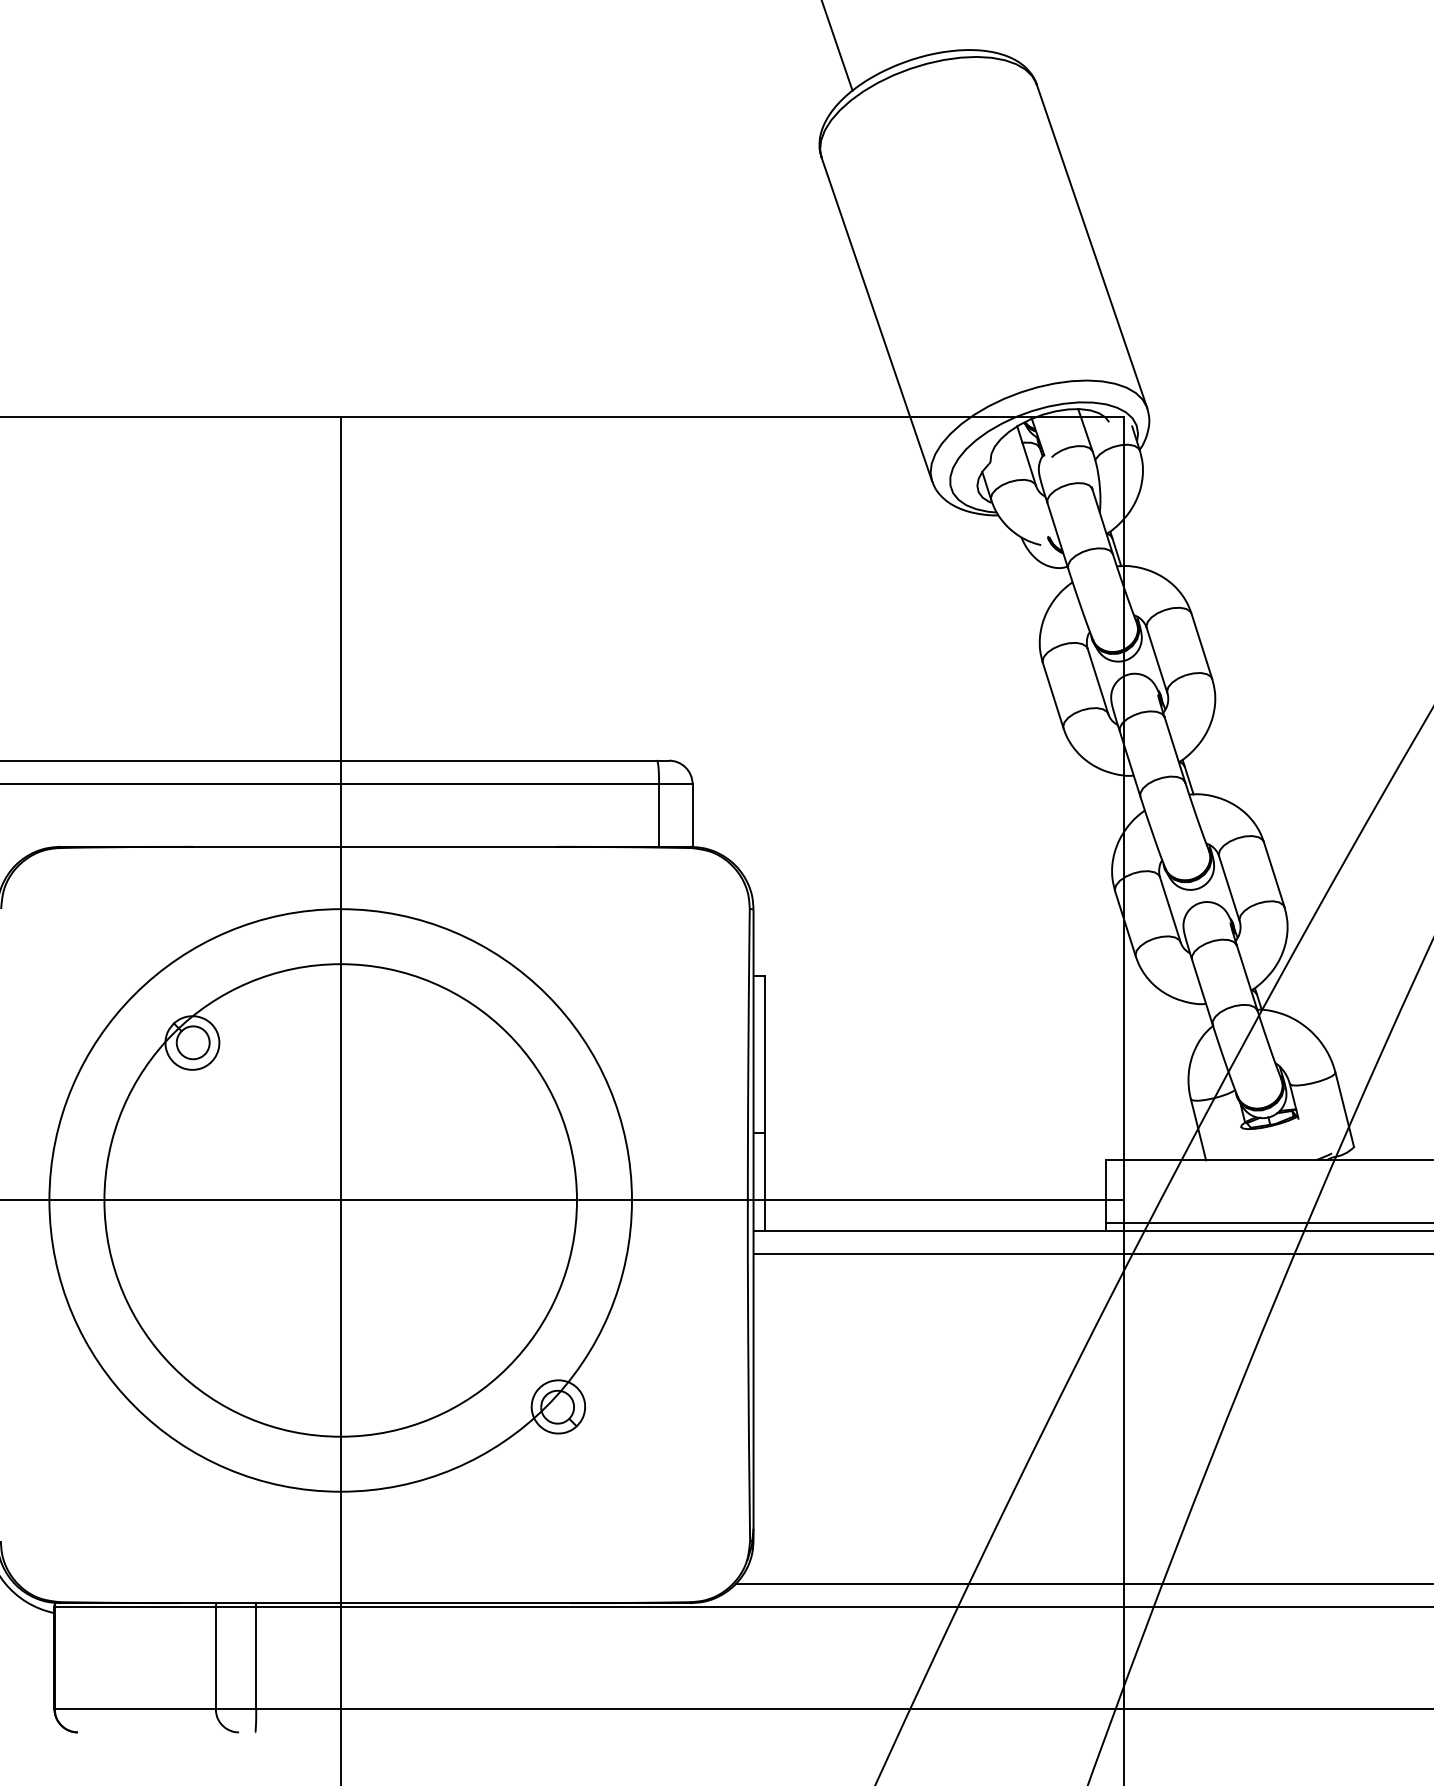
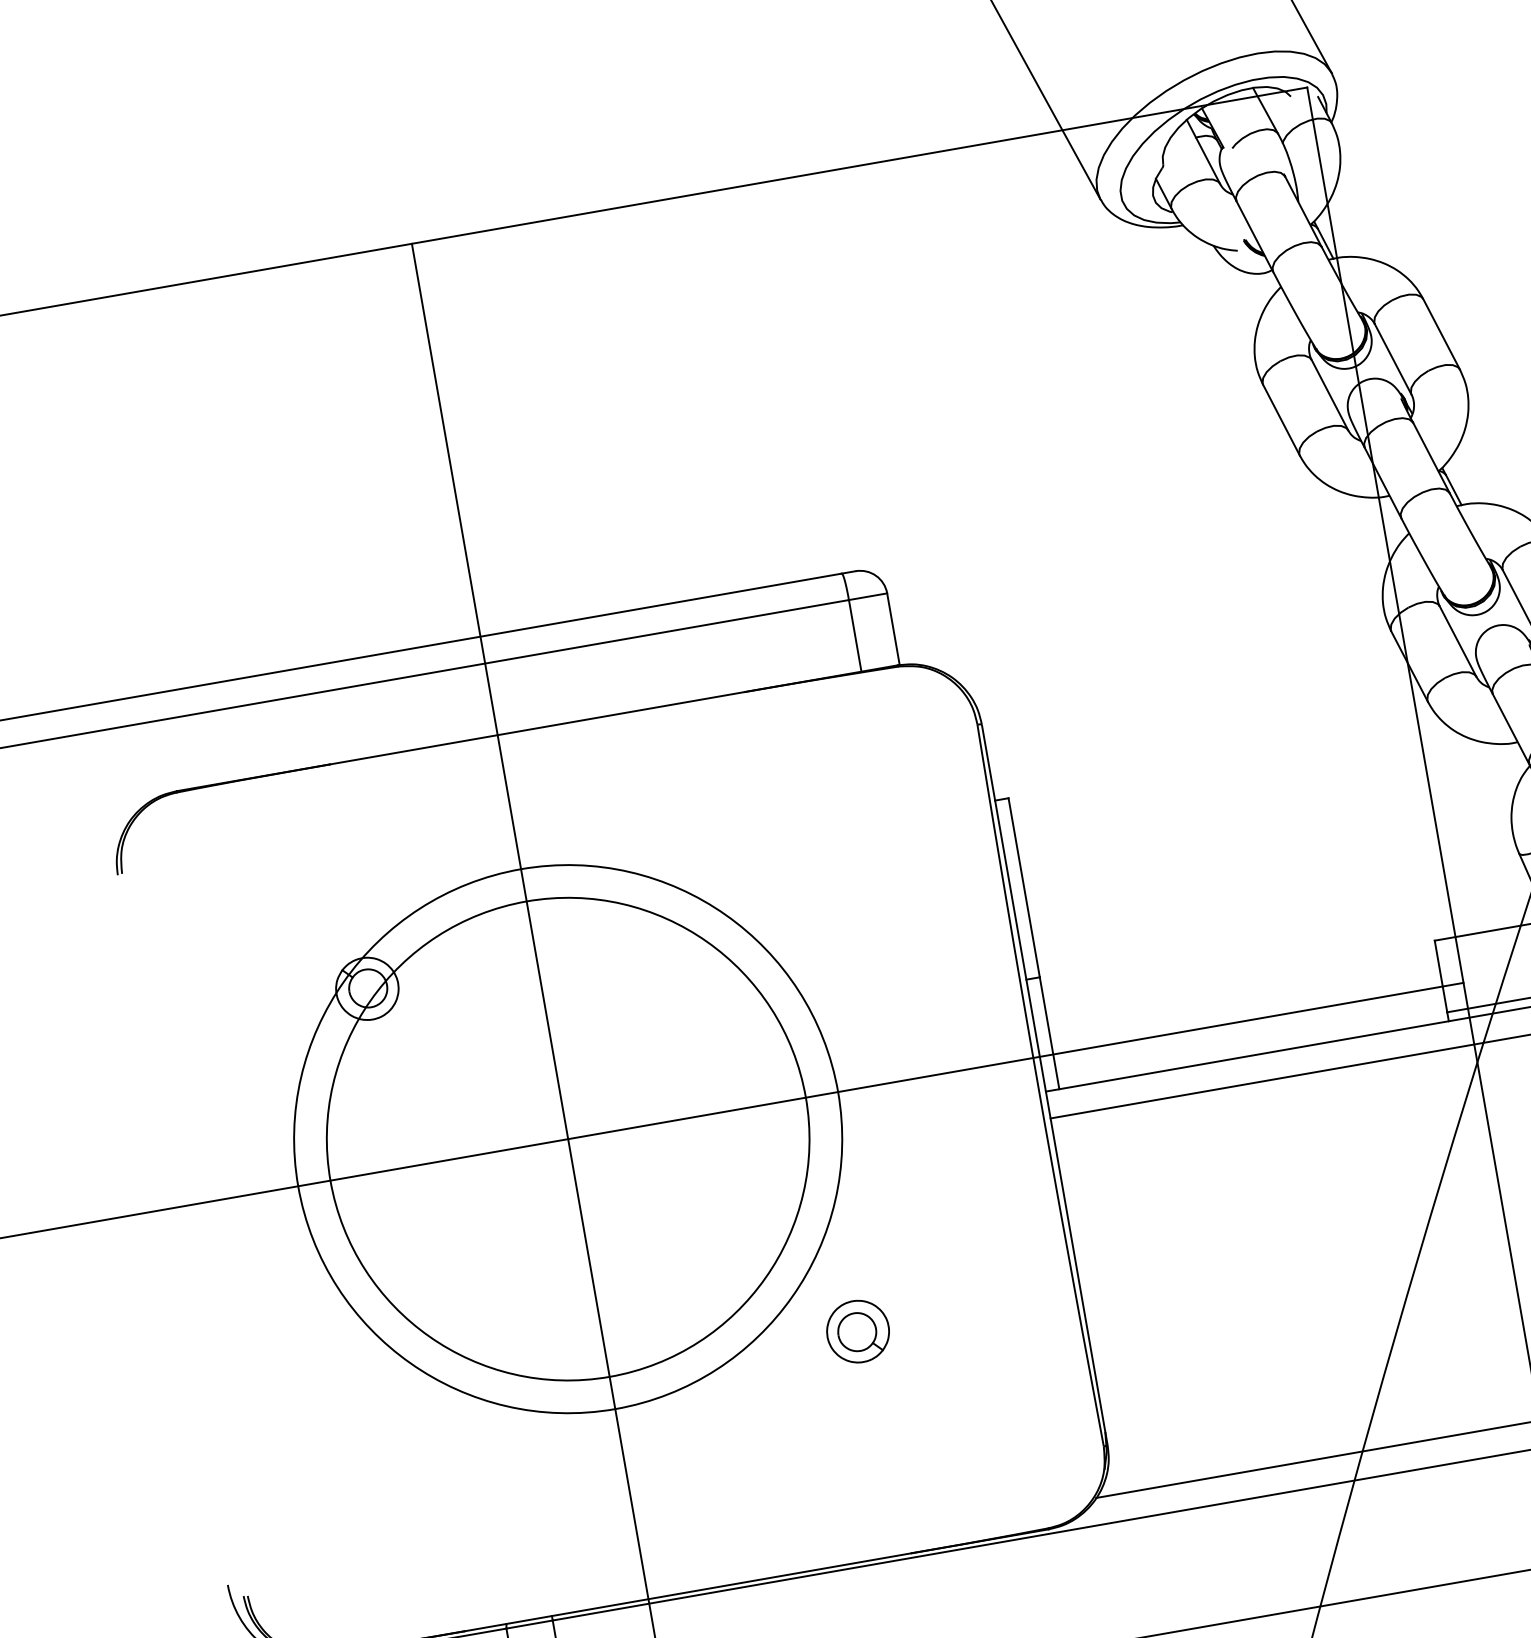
circle: (340, 1200) -> (567, 1139), size x0.71

